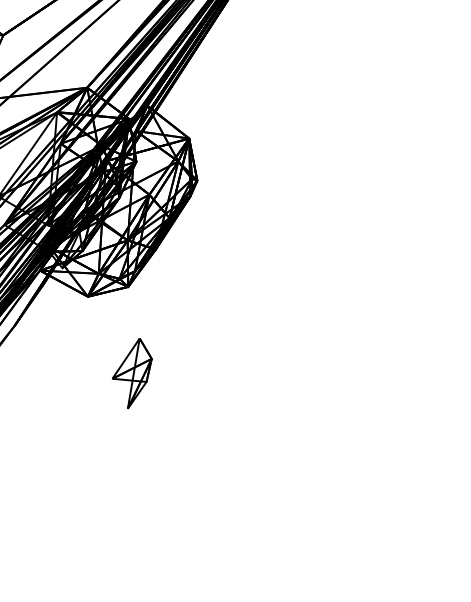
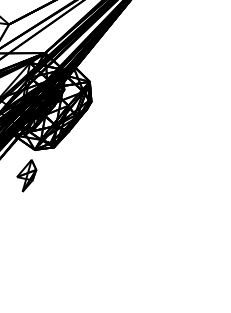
part: (132, 373) -> (26, 175), moved

